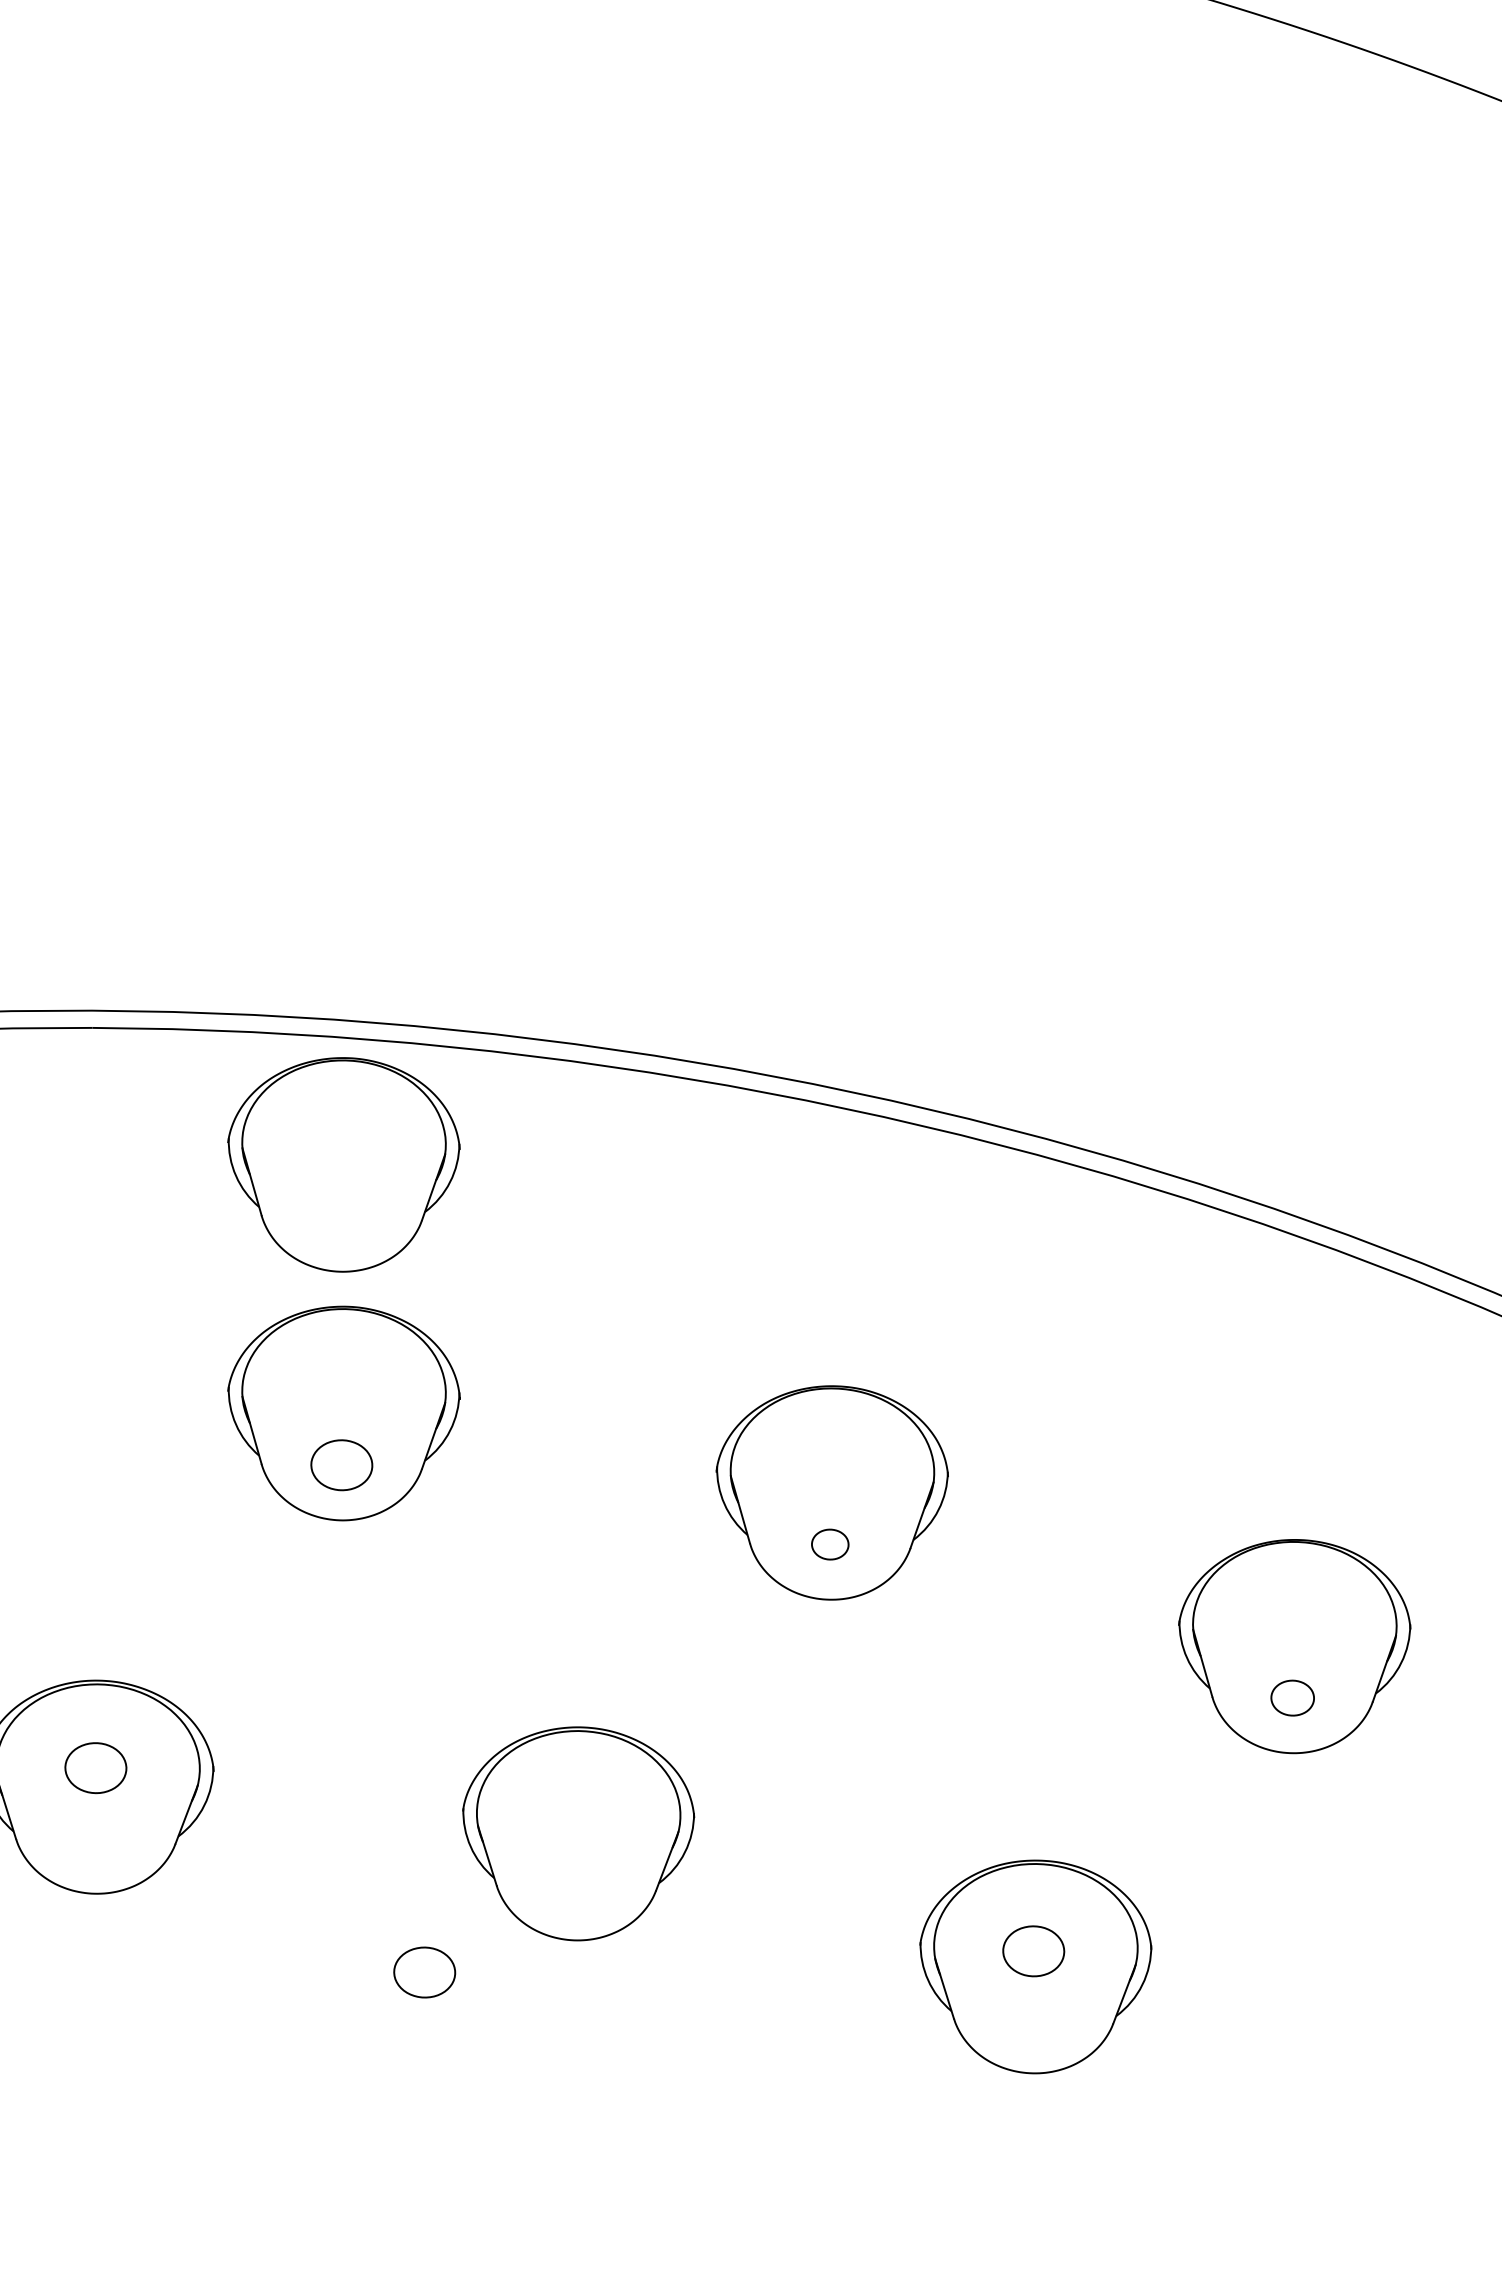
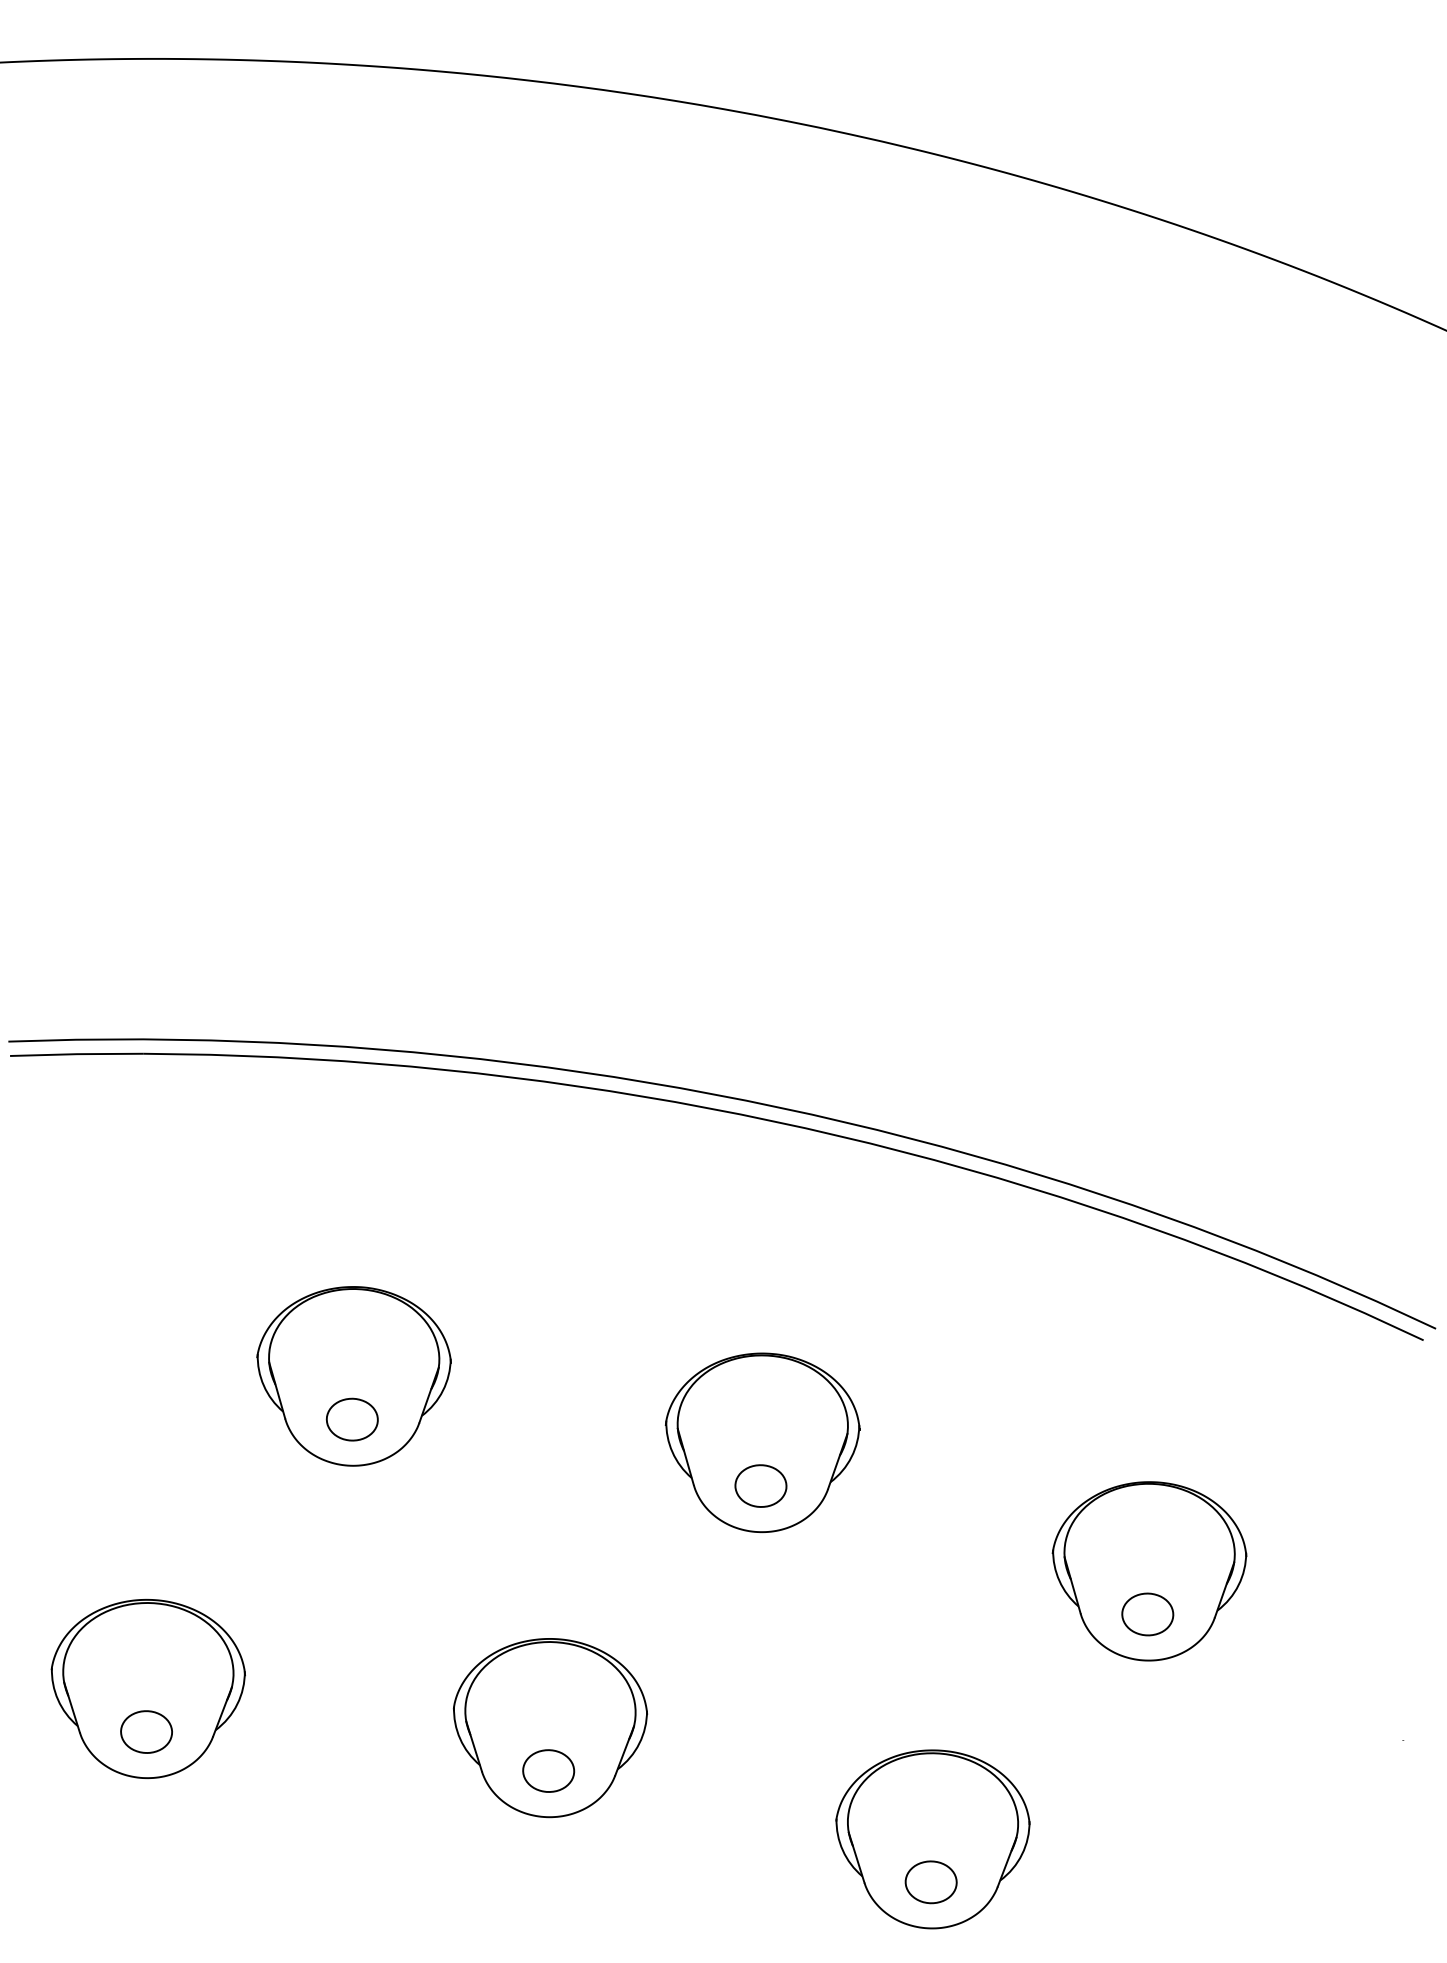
part: (343, 1165) -> (353, 1168), removed
part: (829, 1543) -> (760, 1485), size x1.67
part: (1292, 1698) -> (1147, 1614), size x1.43
part: (95, 1767) -> (146, 1731), moved
part: (1032, 1951) -> (930, 1882), moved
part: (424, 1971) -> (548, 1770), moved

